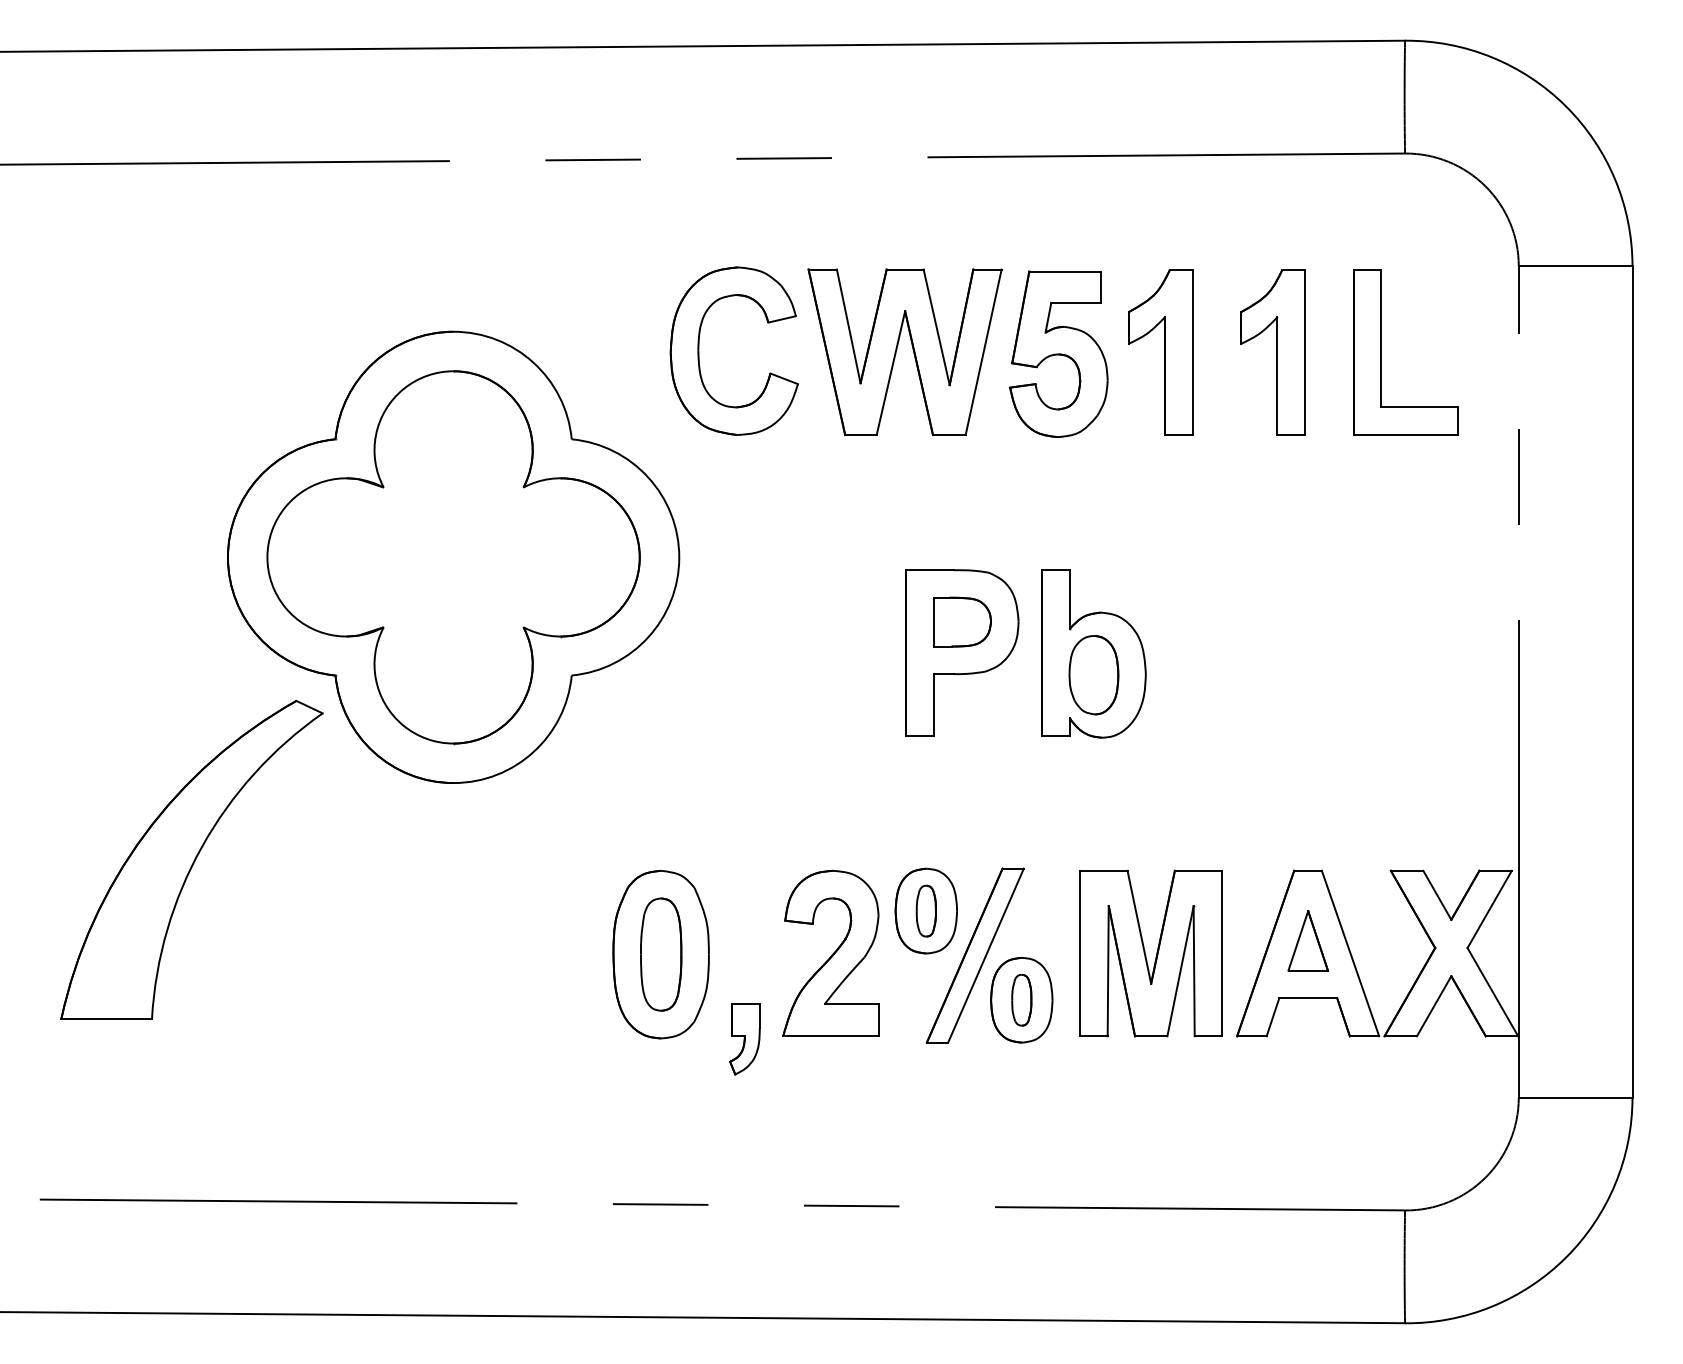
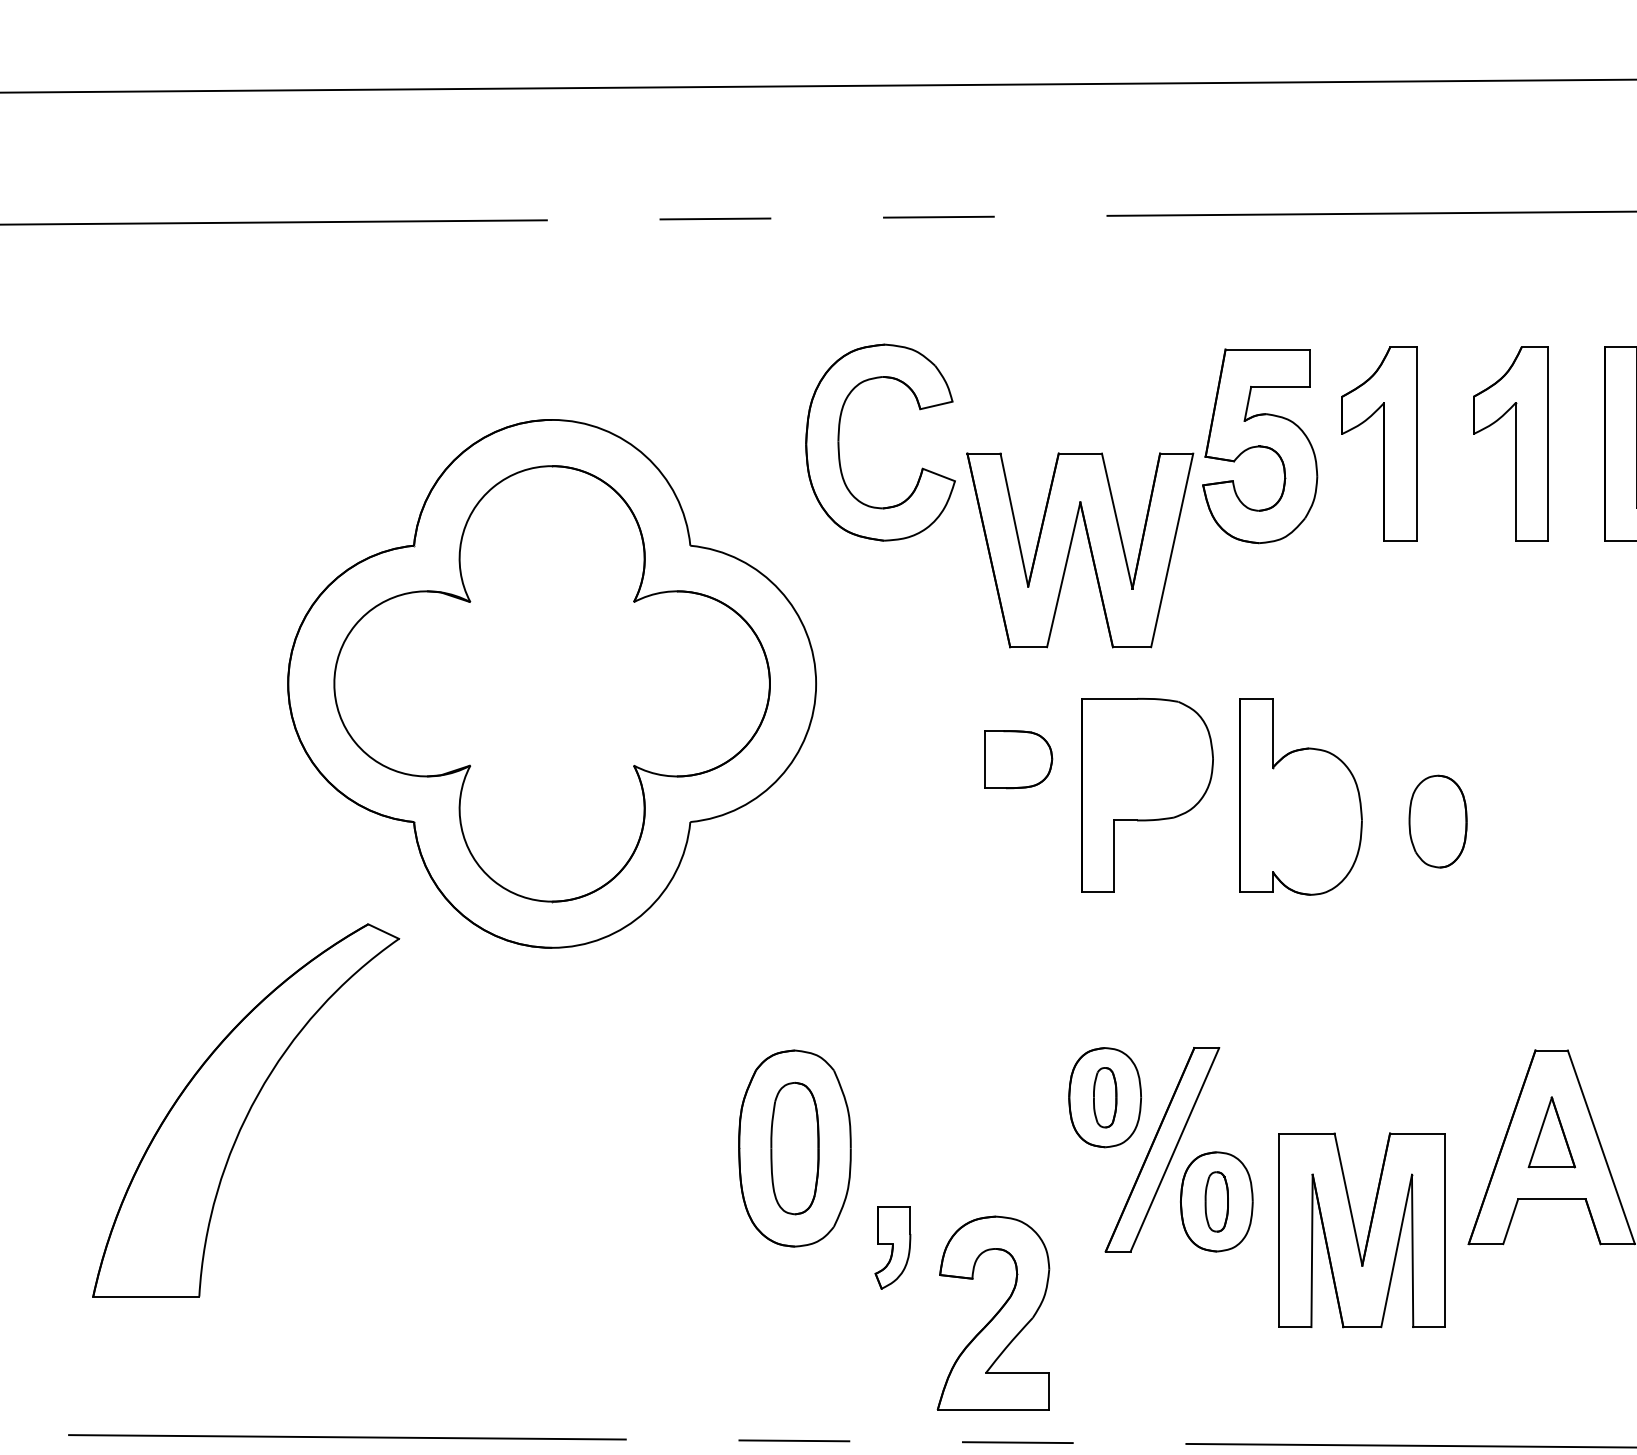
part: (897, 350) -> (1071, 548), moved
part: (962, 621) -> (1018, 758), moved
part: (1093, 675) -> (1437, 822), moved
part: (191, 859) -> (245, 1109), moved
part: (830, 952) -> (993, 1312), moved
part: (1150, 953) -> (1361, 1230), moved

